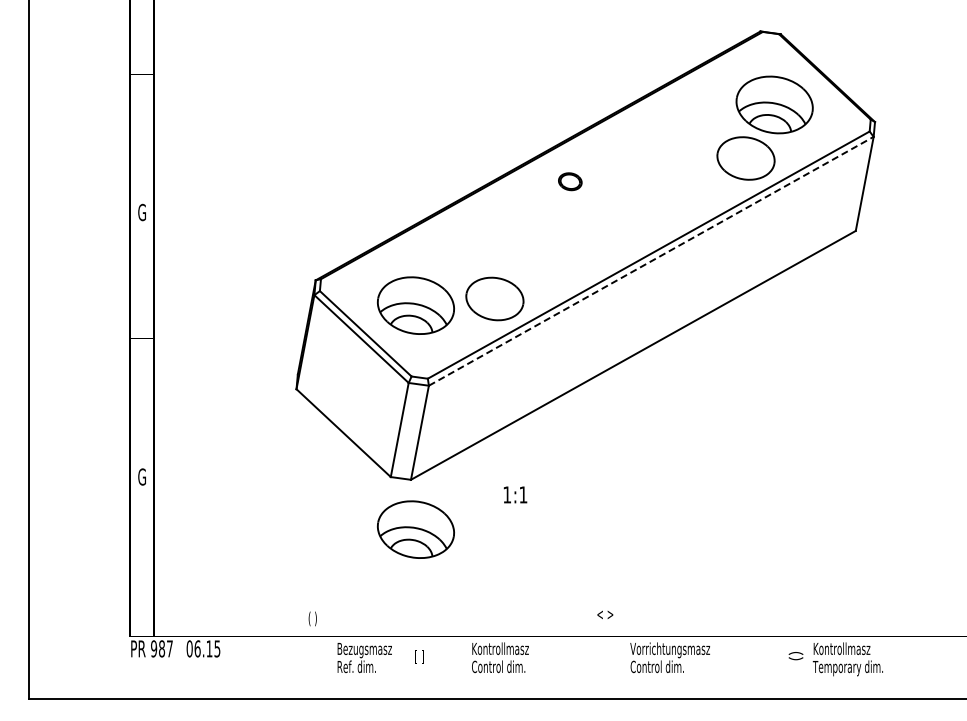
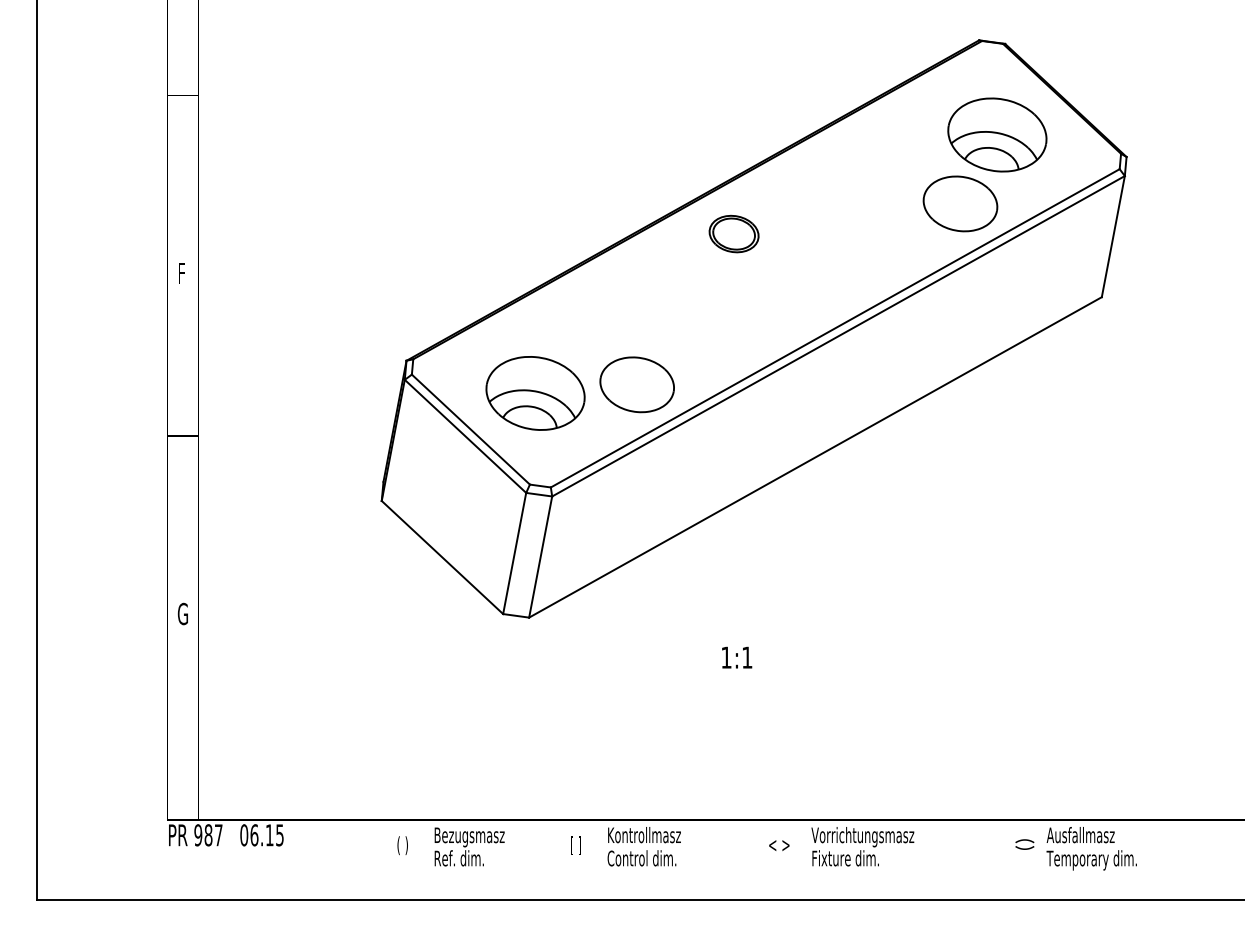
part: (570, 181) -> (734, 233), size x1.67
text: (141, 212) -> (182, 273), G -> F
line: (651, 261) -> (838, 336), dashed -> solid
text: (515, 494) -> (737, 657), moved
part: (415, 529) -> (534, 681), removed
text: (605, 614) -> (779, 845), moved
text: (312, 618) -> (402, 845), moved
text: (841, 648) -> (1083, 834), Kontrollmasz -> Ausfallmasz
text: (419, 656) -> (576, 845), moved
text: (656, 666) -> (845, 857), Control dim. -> Fixture dim.

